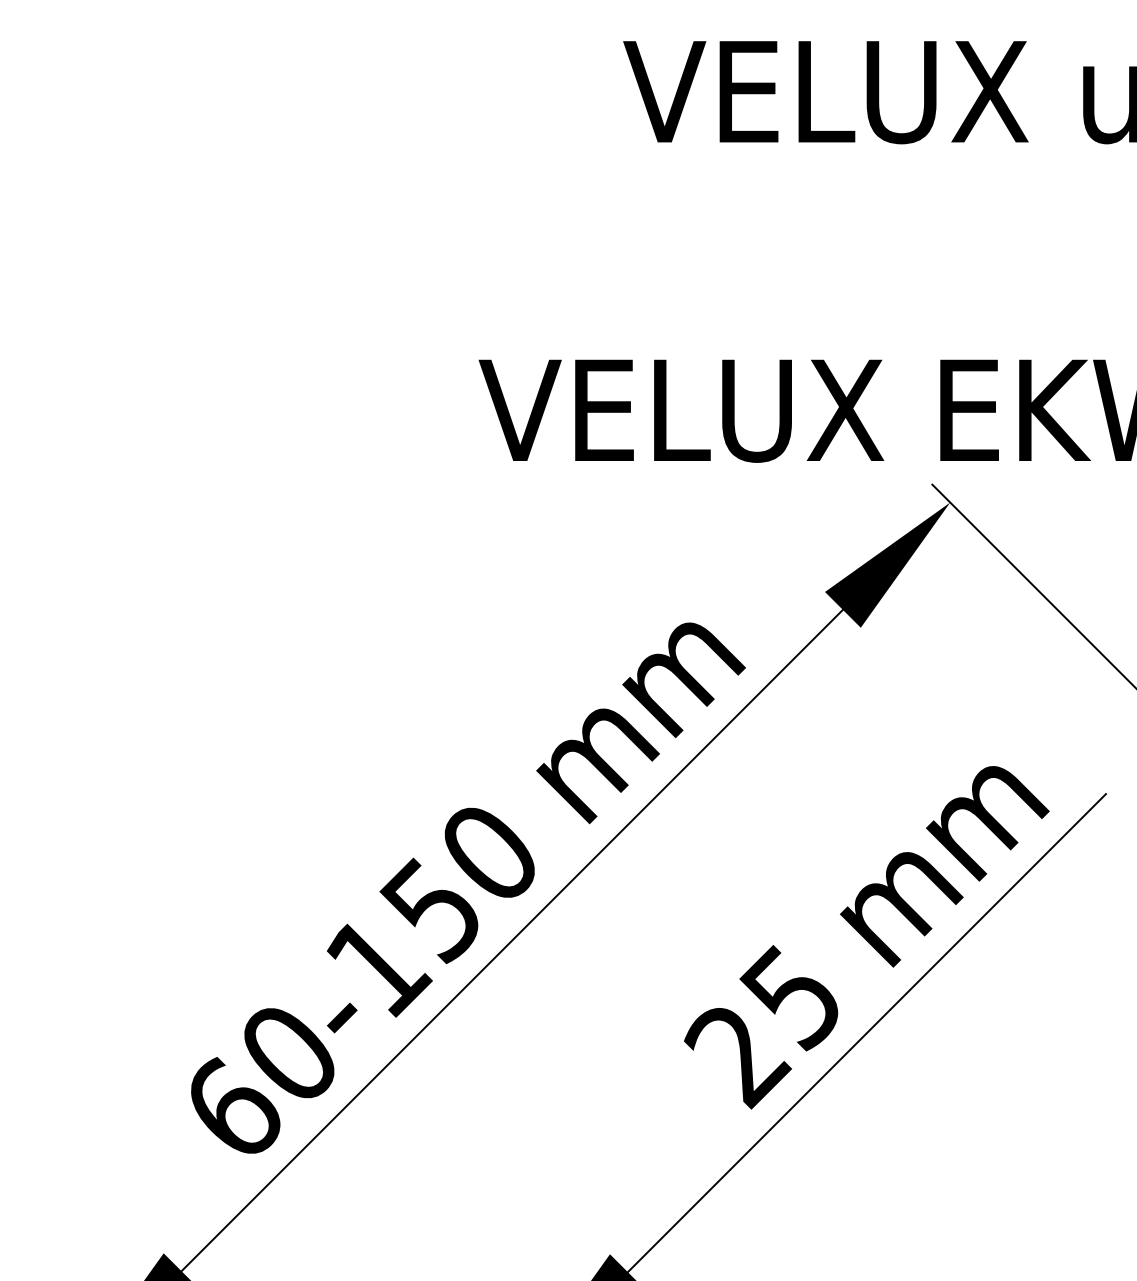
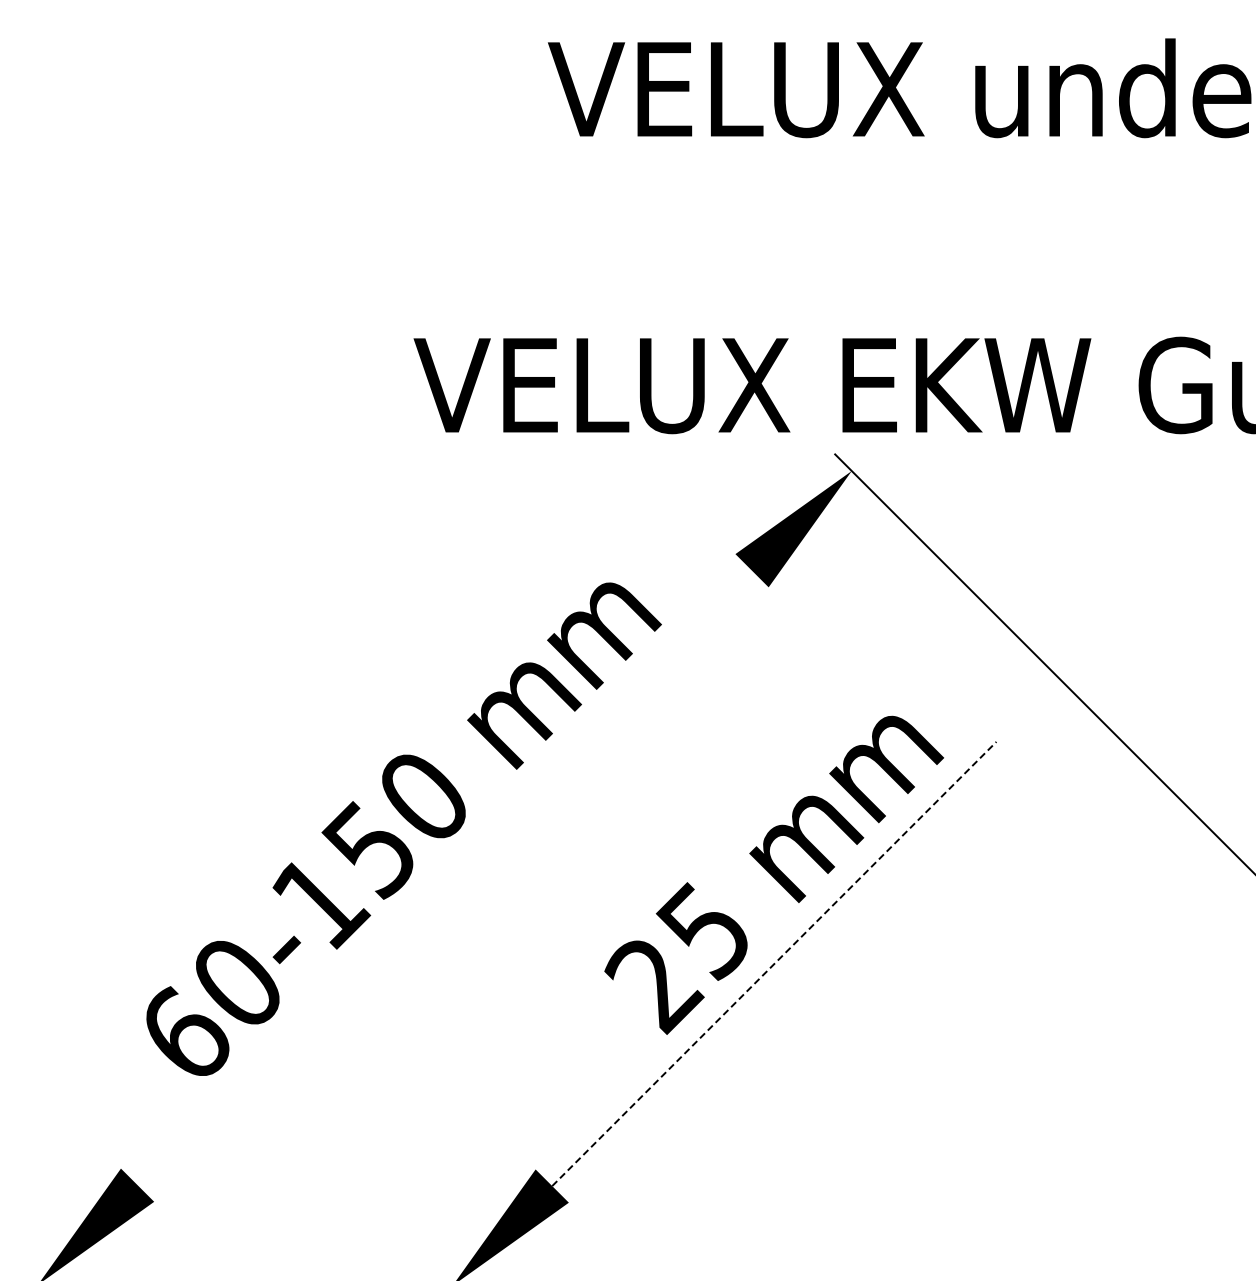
line: (511, 940) -> (444, 877), removed
line: (867, 1032) -> (774, 963), solid -> dashed

